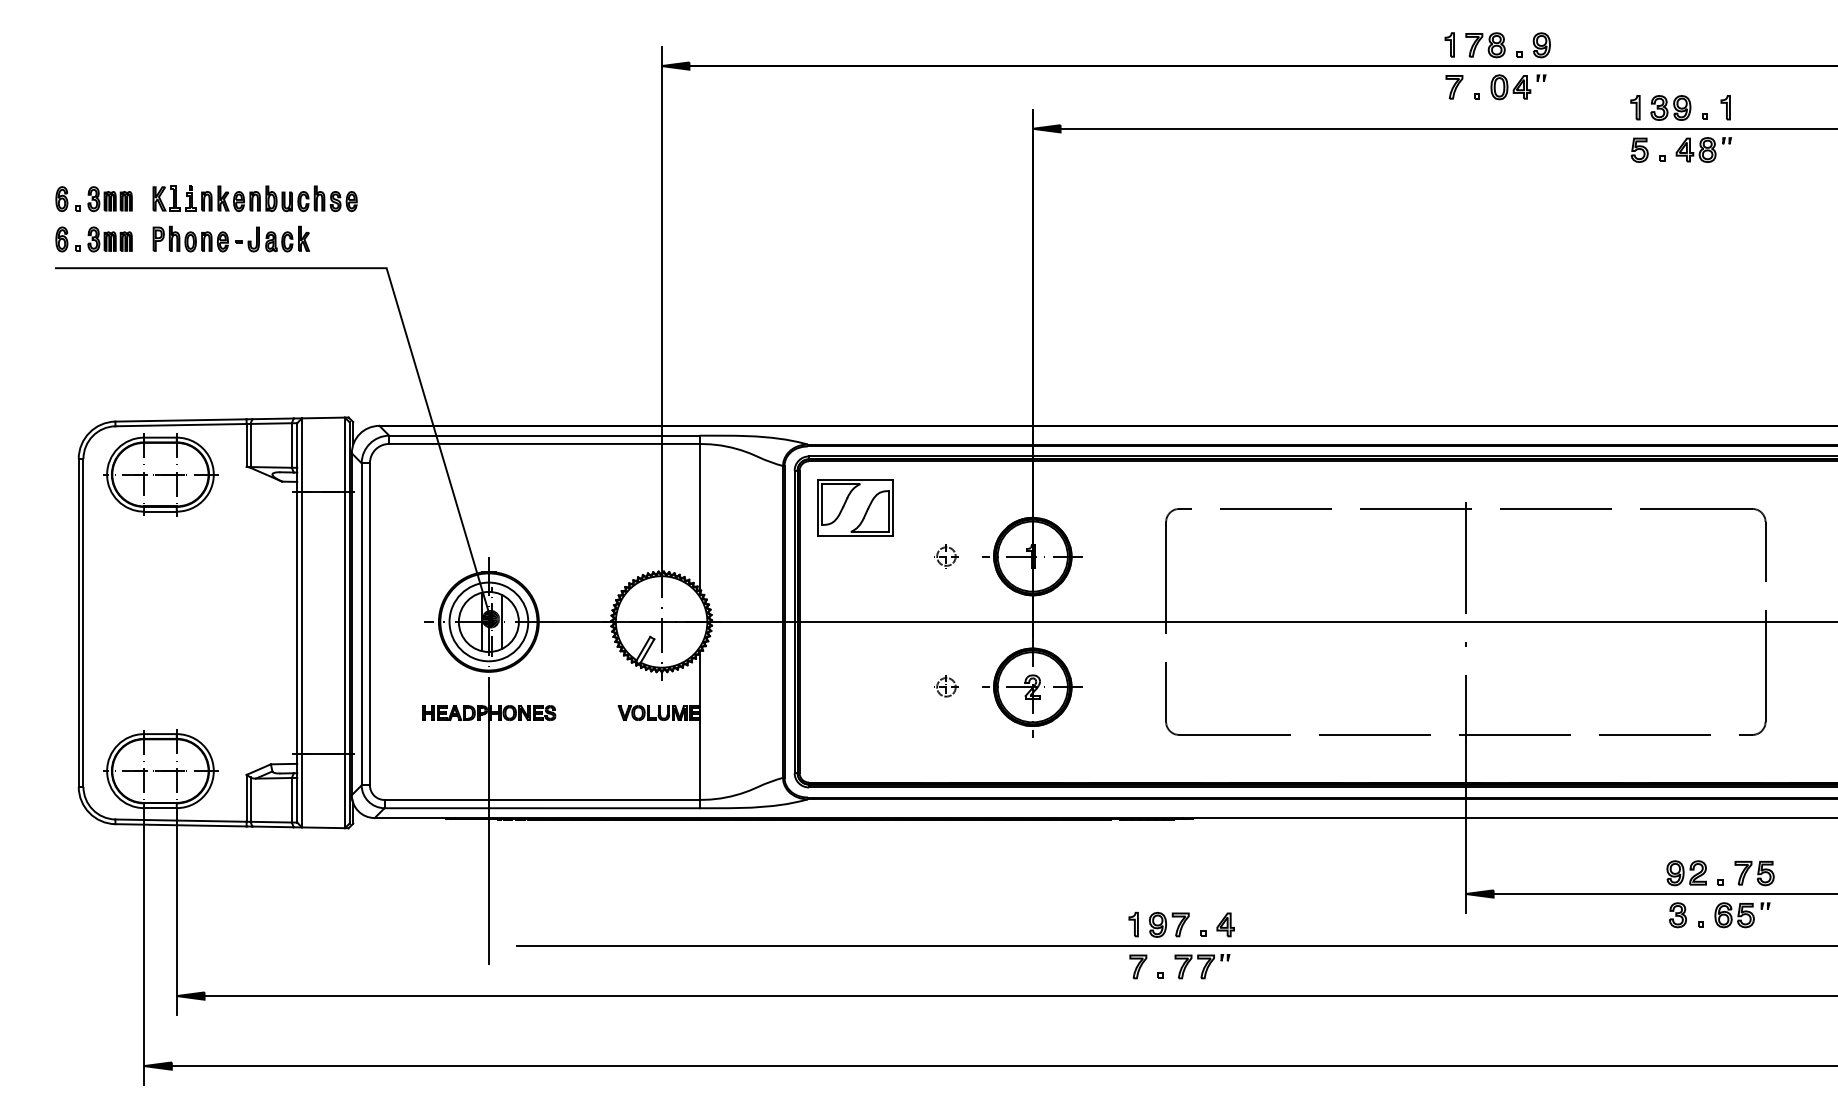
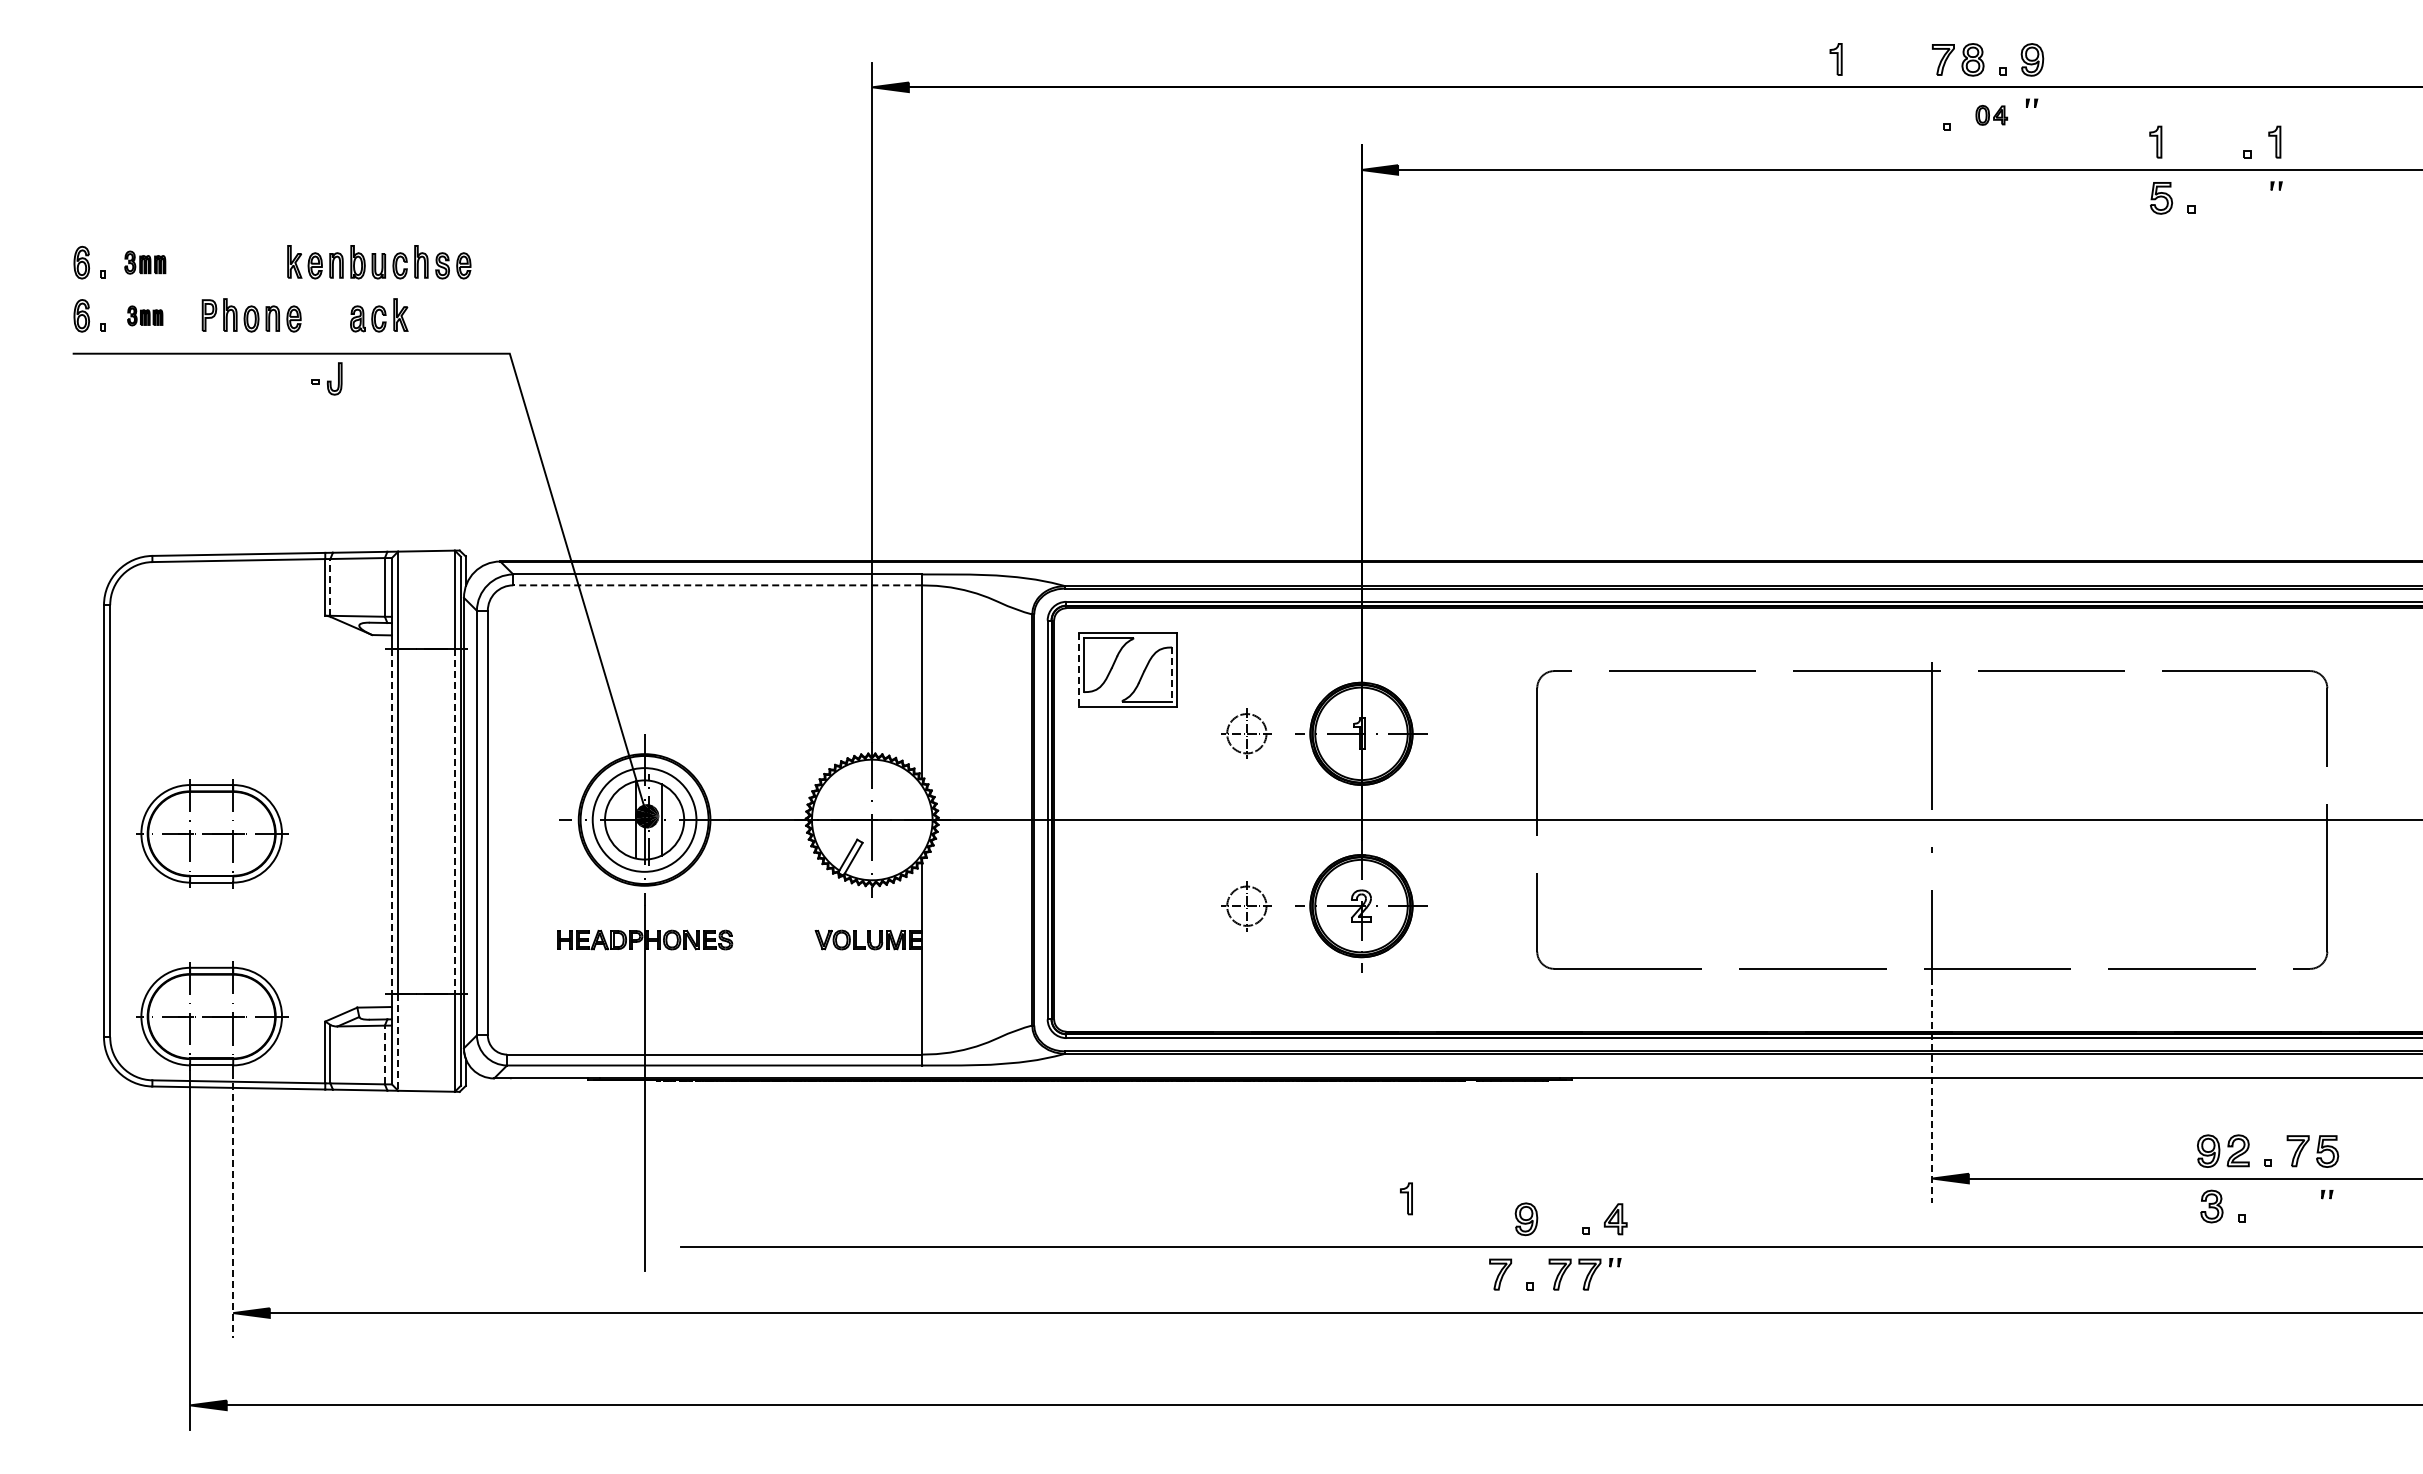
part: (1449, 44) -> (1835, 59), moved
part: (1453, 87) -> (1916, 115), removed
part: (1510, 87) -> (1991, 115), size x0.6
part: (1670, 107) -> (2202, 142), removed
part: (1695, 149) -> (2235, 197), removed
part: (186, 195) -> (246, 258), removed
part: (109, 198) -> (144, 262), size x0.7
part: (109, 239) -> (144, 315), size x0.6
part: (247, 239) -> (326, 378), moved
line: (250, 444) -> (330, 586), solid -> dashed
line: (544, 444) -> (717, 585), solid -> dashed
part: (161, 474) -> (212, 833), moved
line: (818, 507) -> (1078, 669), solid -> dashed
line: (888, 512) -> (1171, 675), solid -> dashed
part: (947, 556) -> (1248, 733), size x1.6
line: (297, 623) -> (392, 821), solid -> dashed
line: (344, 623) -> (454, 821), solid -> dashed
part: (947, 686) -> (1248, 905), size x1.6
line: (302, 790) -> (398, 1042), solid -> dashed
line: (291, 799) -> (384, 1054), solid -> dashed
line: (1466, 827) -> (1932, 1090), solid -> dashed
line: (176, 913) -> (233, 1204), solid -> dashed
part: (1734, 915) -> (2286, 1206), removed
part: (1133, 924) -> (1406, 1198), moved
part: (1180, 925) -> (1556, 1219), removed

